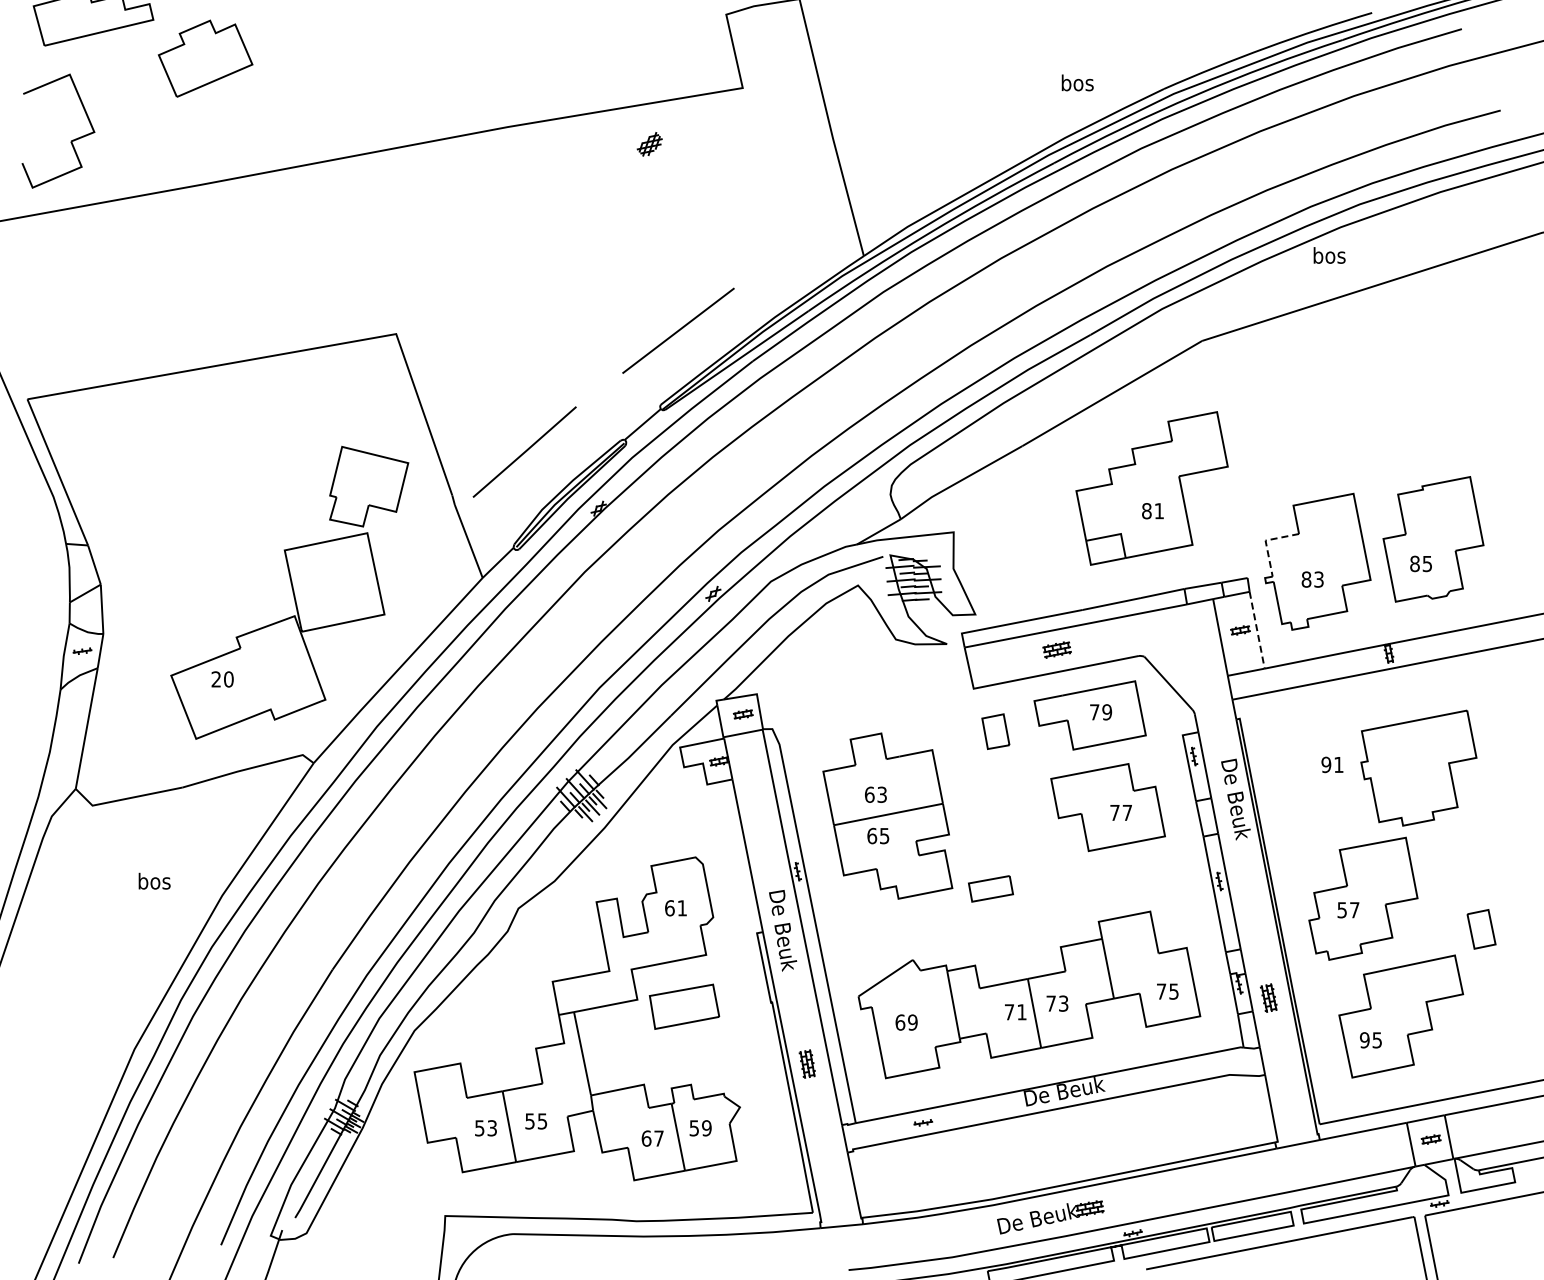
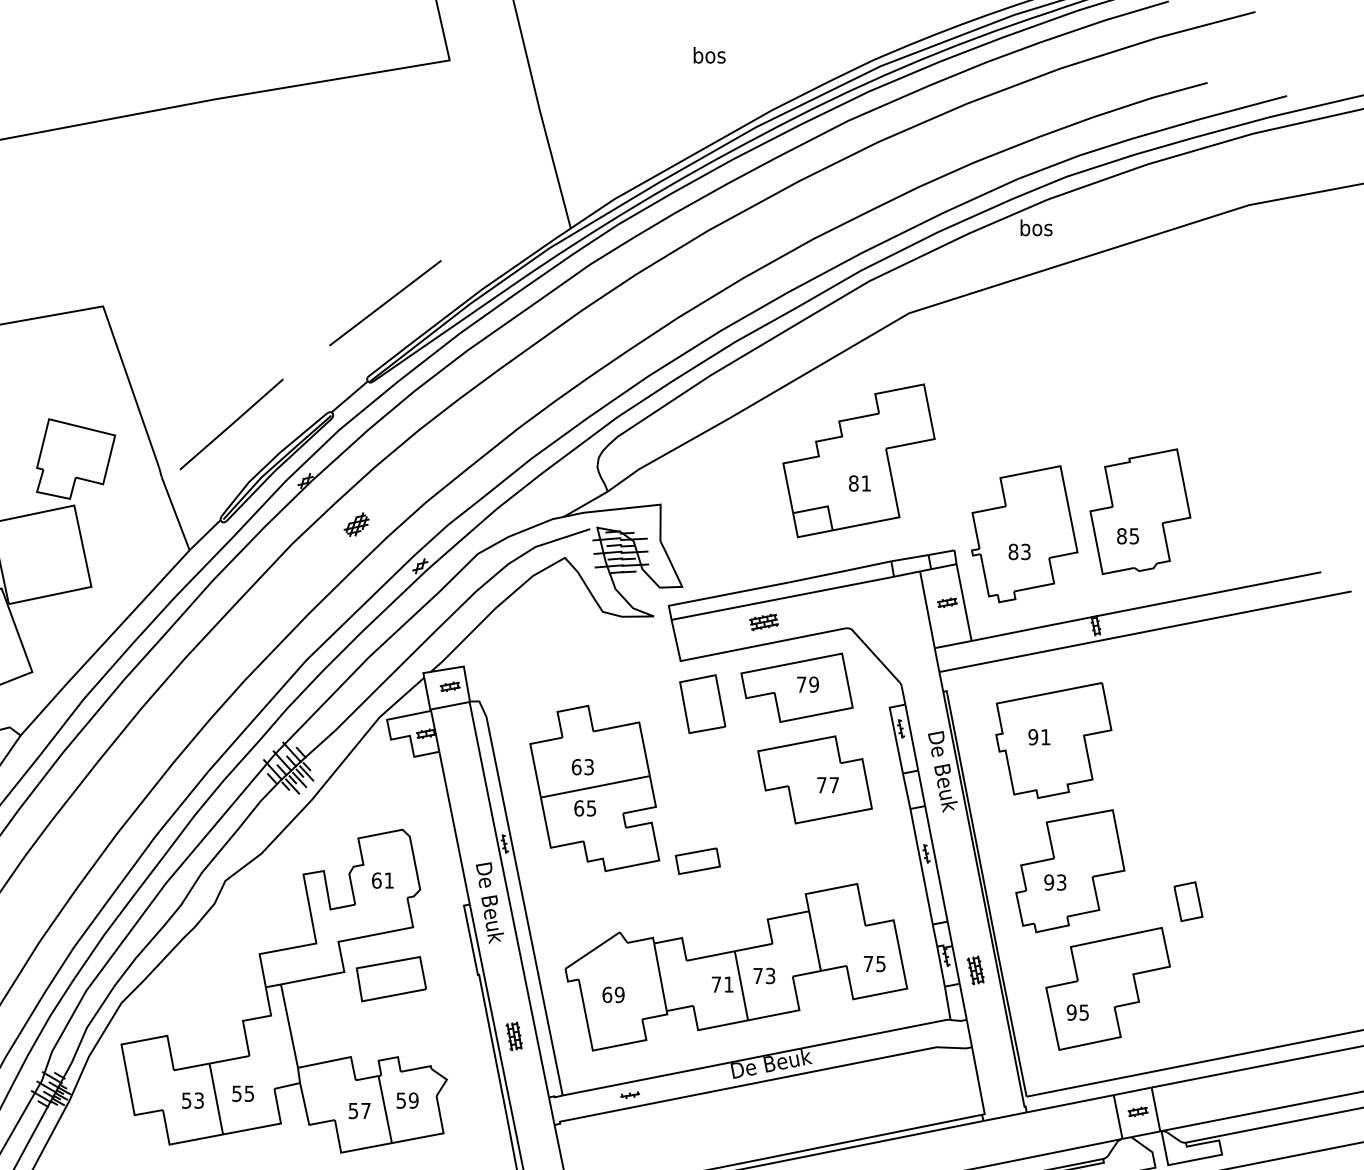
text: (1077, 82) -> (709, 54), moved
part: (649, 144) -> (356, 524), moved
line: (1265, 541) -> (972, 513), dashed -> solid
line: (1257, 630) -> (964, 602), dashed -> solid
part: (995, 731) -> (702, 703), size x1.67
part: (1418, 767) -> (1053, 739), moved
text: (1348, 910) -> (1055, 882), 57 -> 93
text: (646, 1138) -> (353, 1110), 67 -> 57

